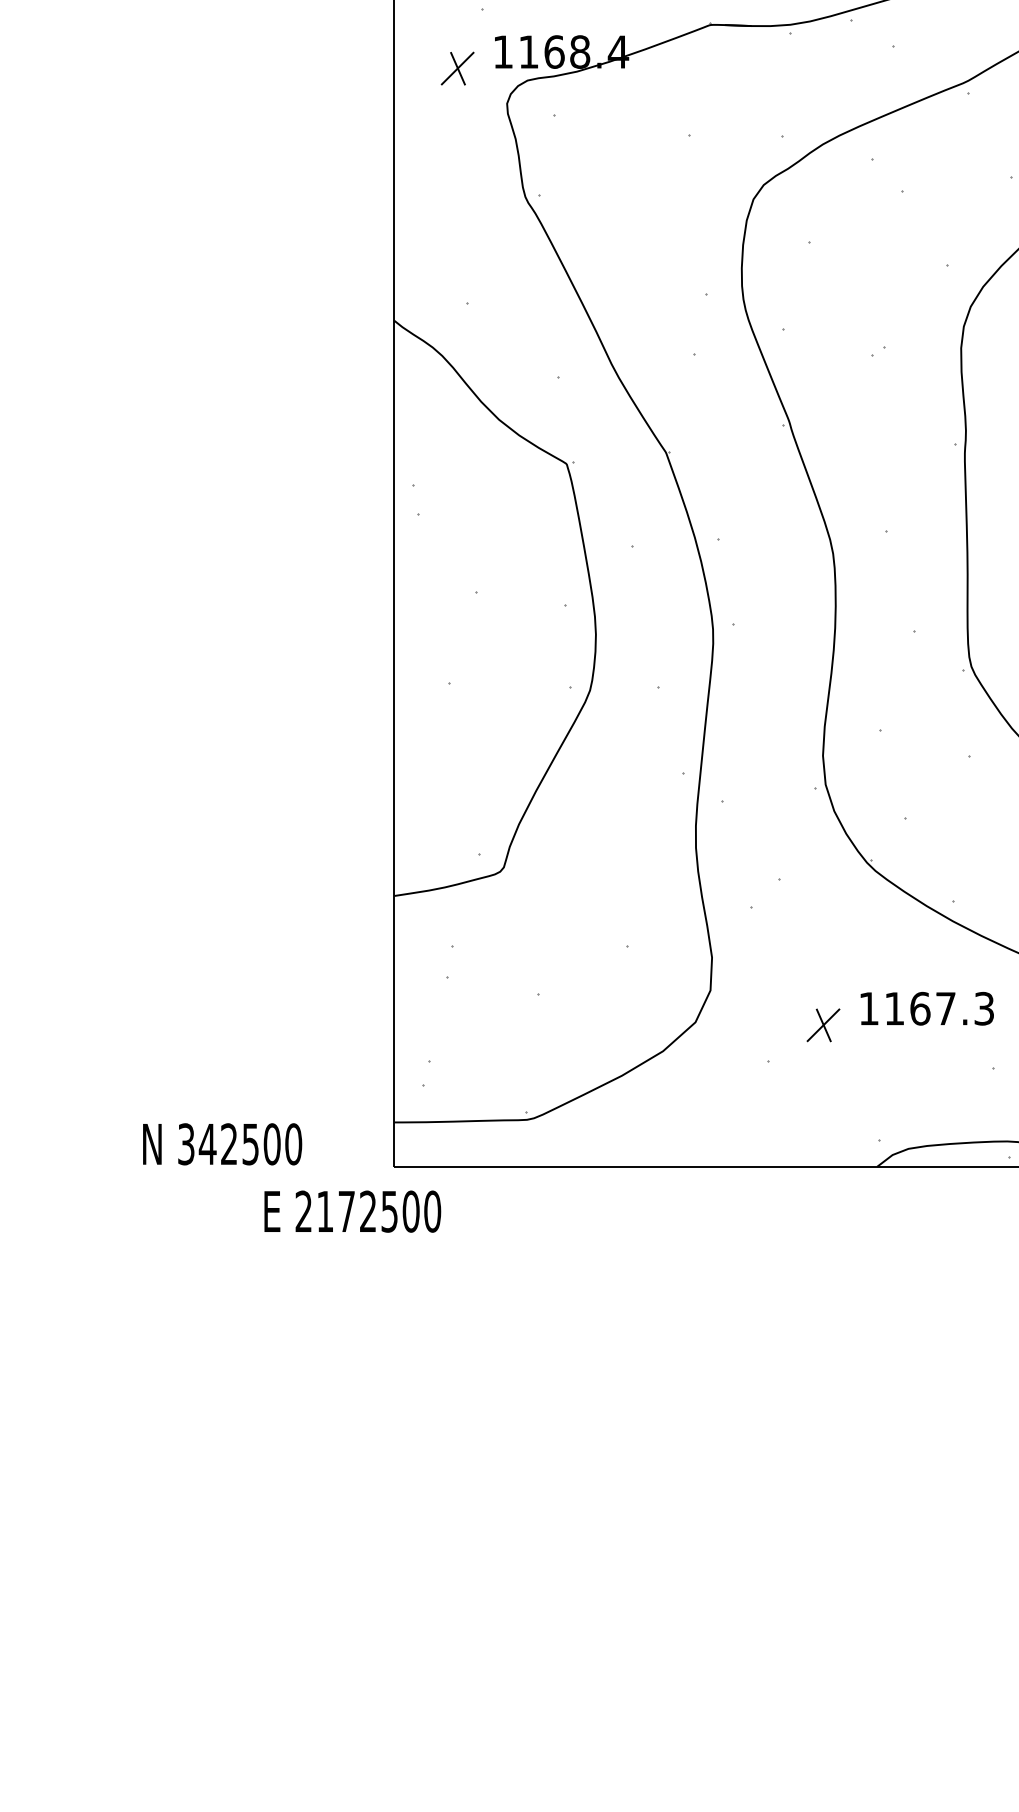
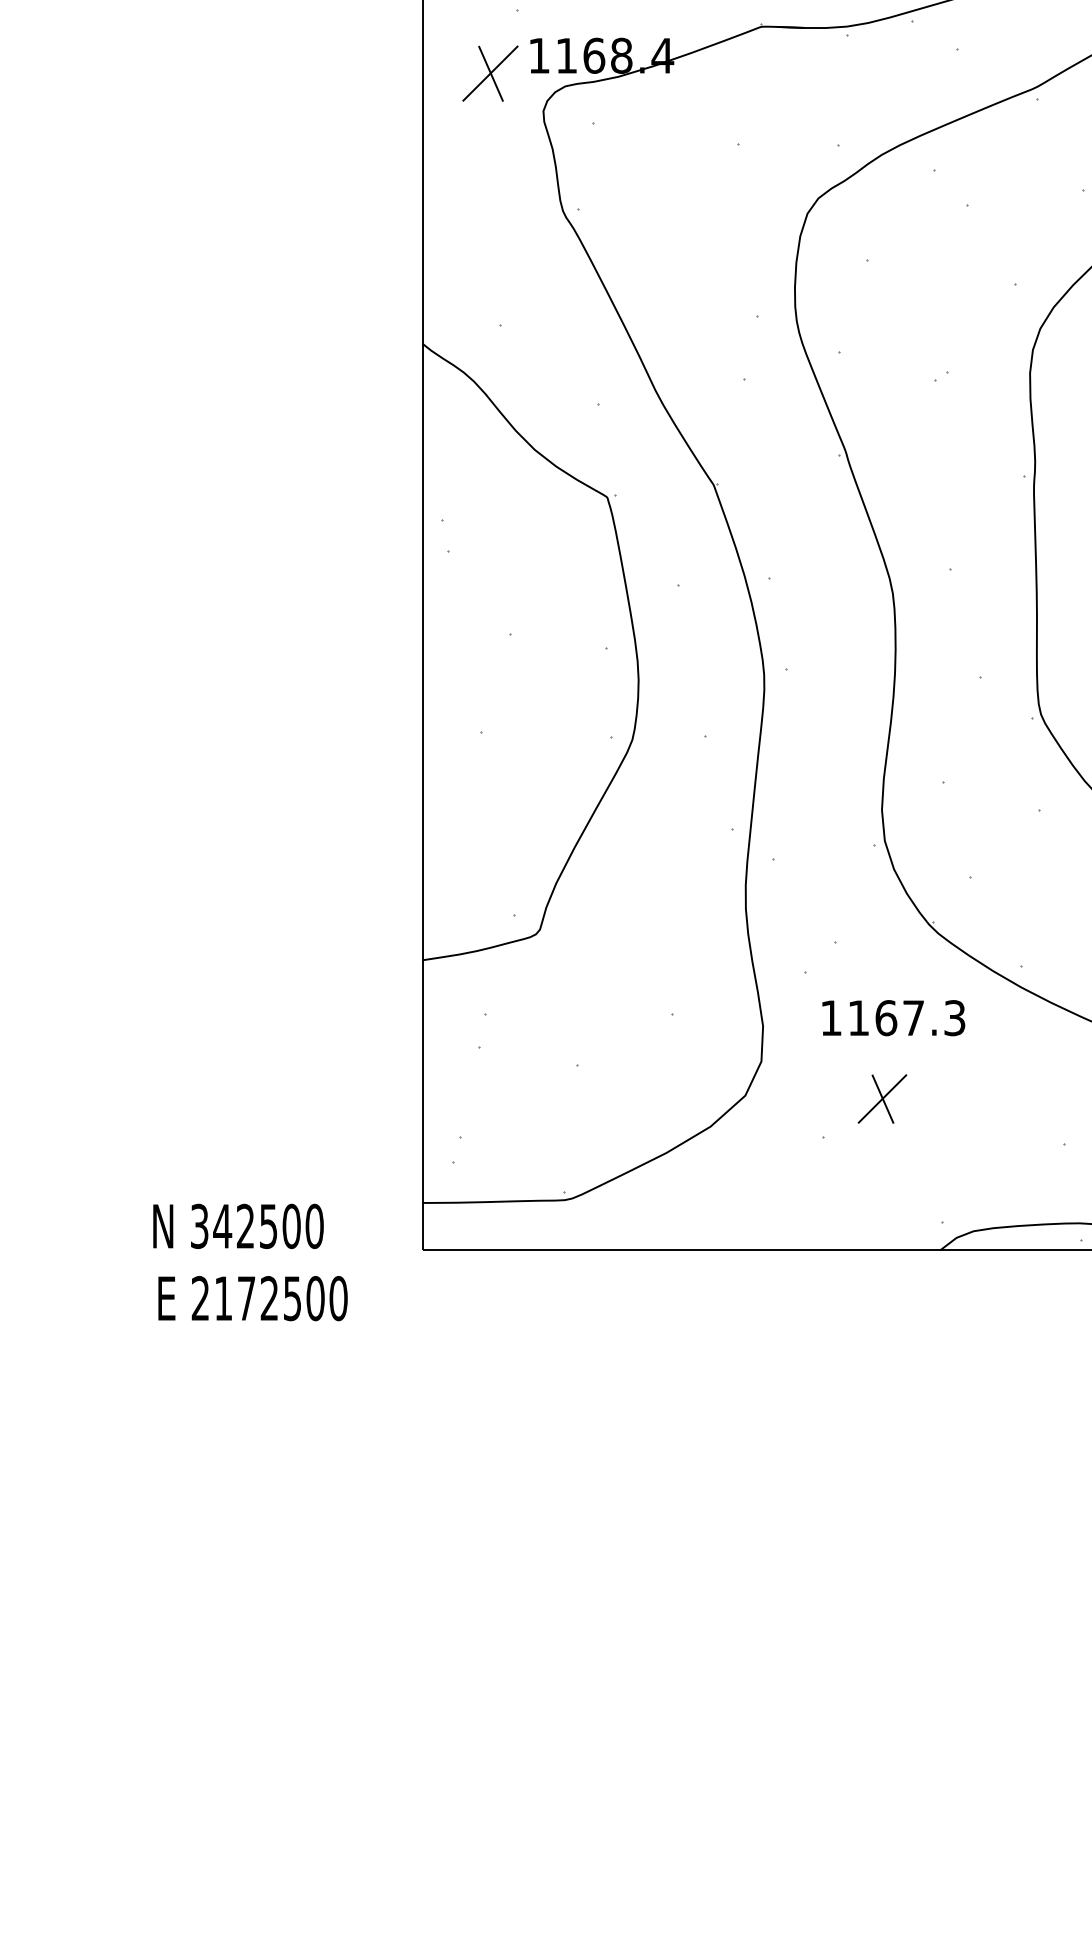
part: (457, 68) -> (490, 73), size x1.6
part: (927, 1009) -> (893, 1018), moved
part: (823, 1024) -> (882, 1098), size x1.4
text: (352, 1211) -> (252, 1298), moved

